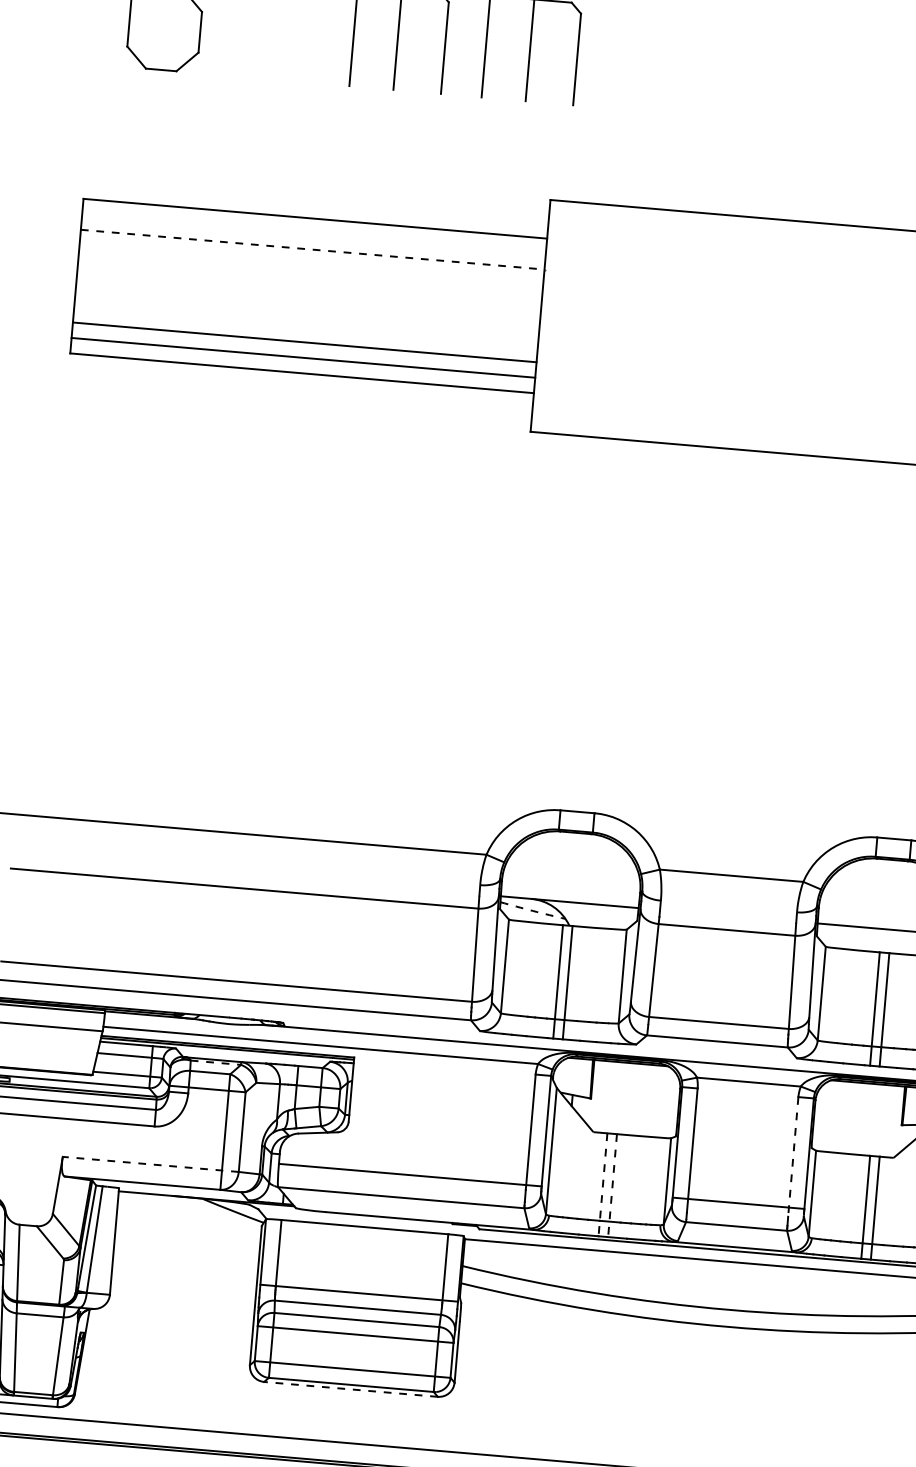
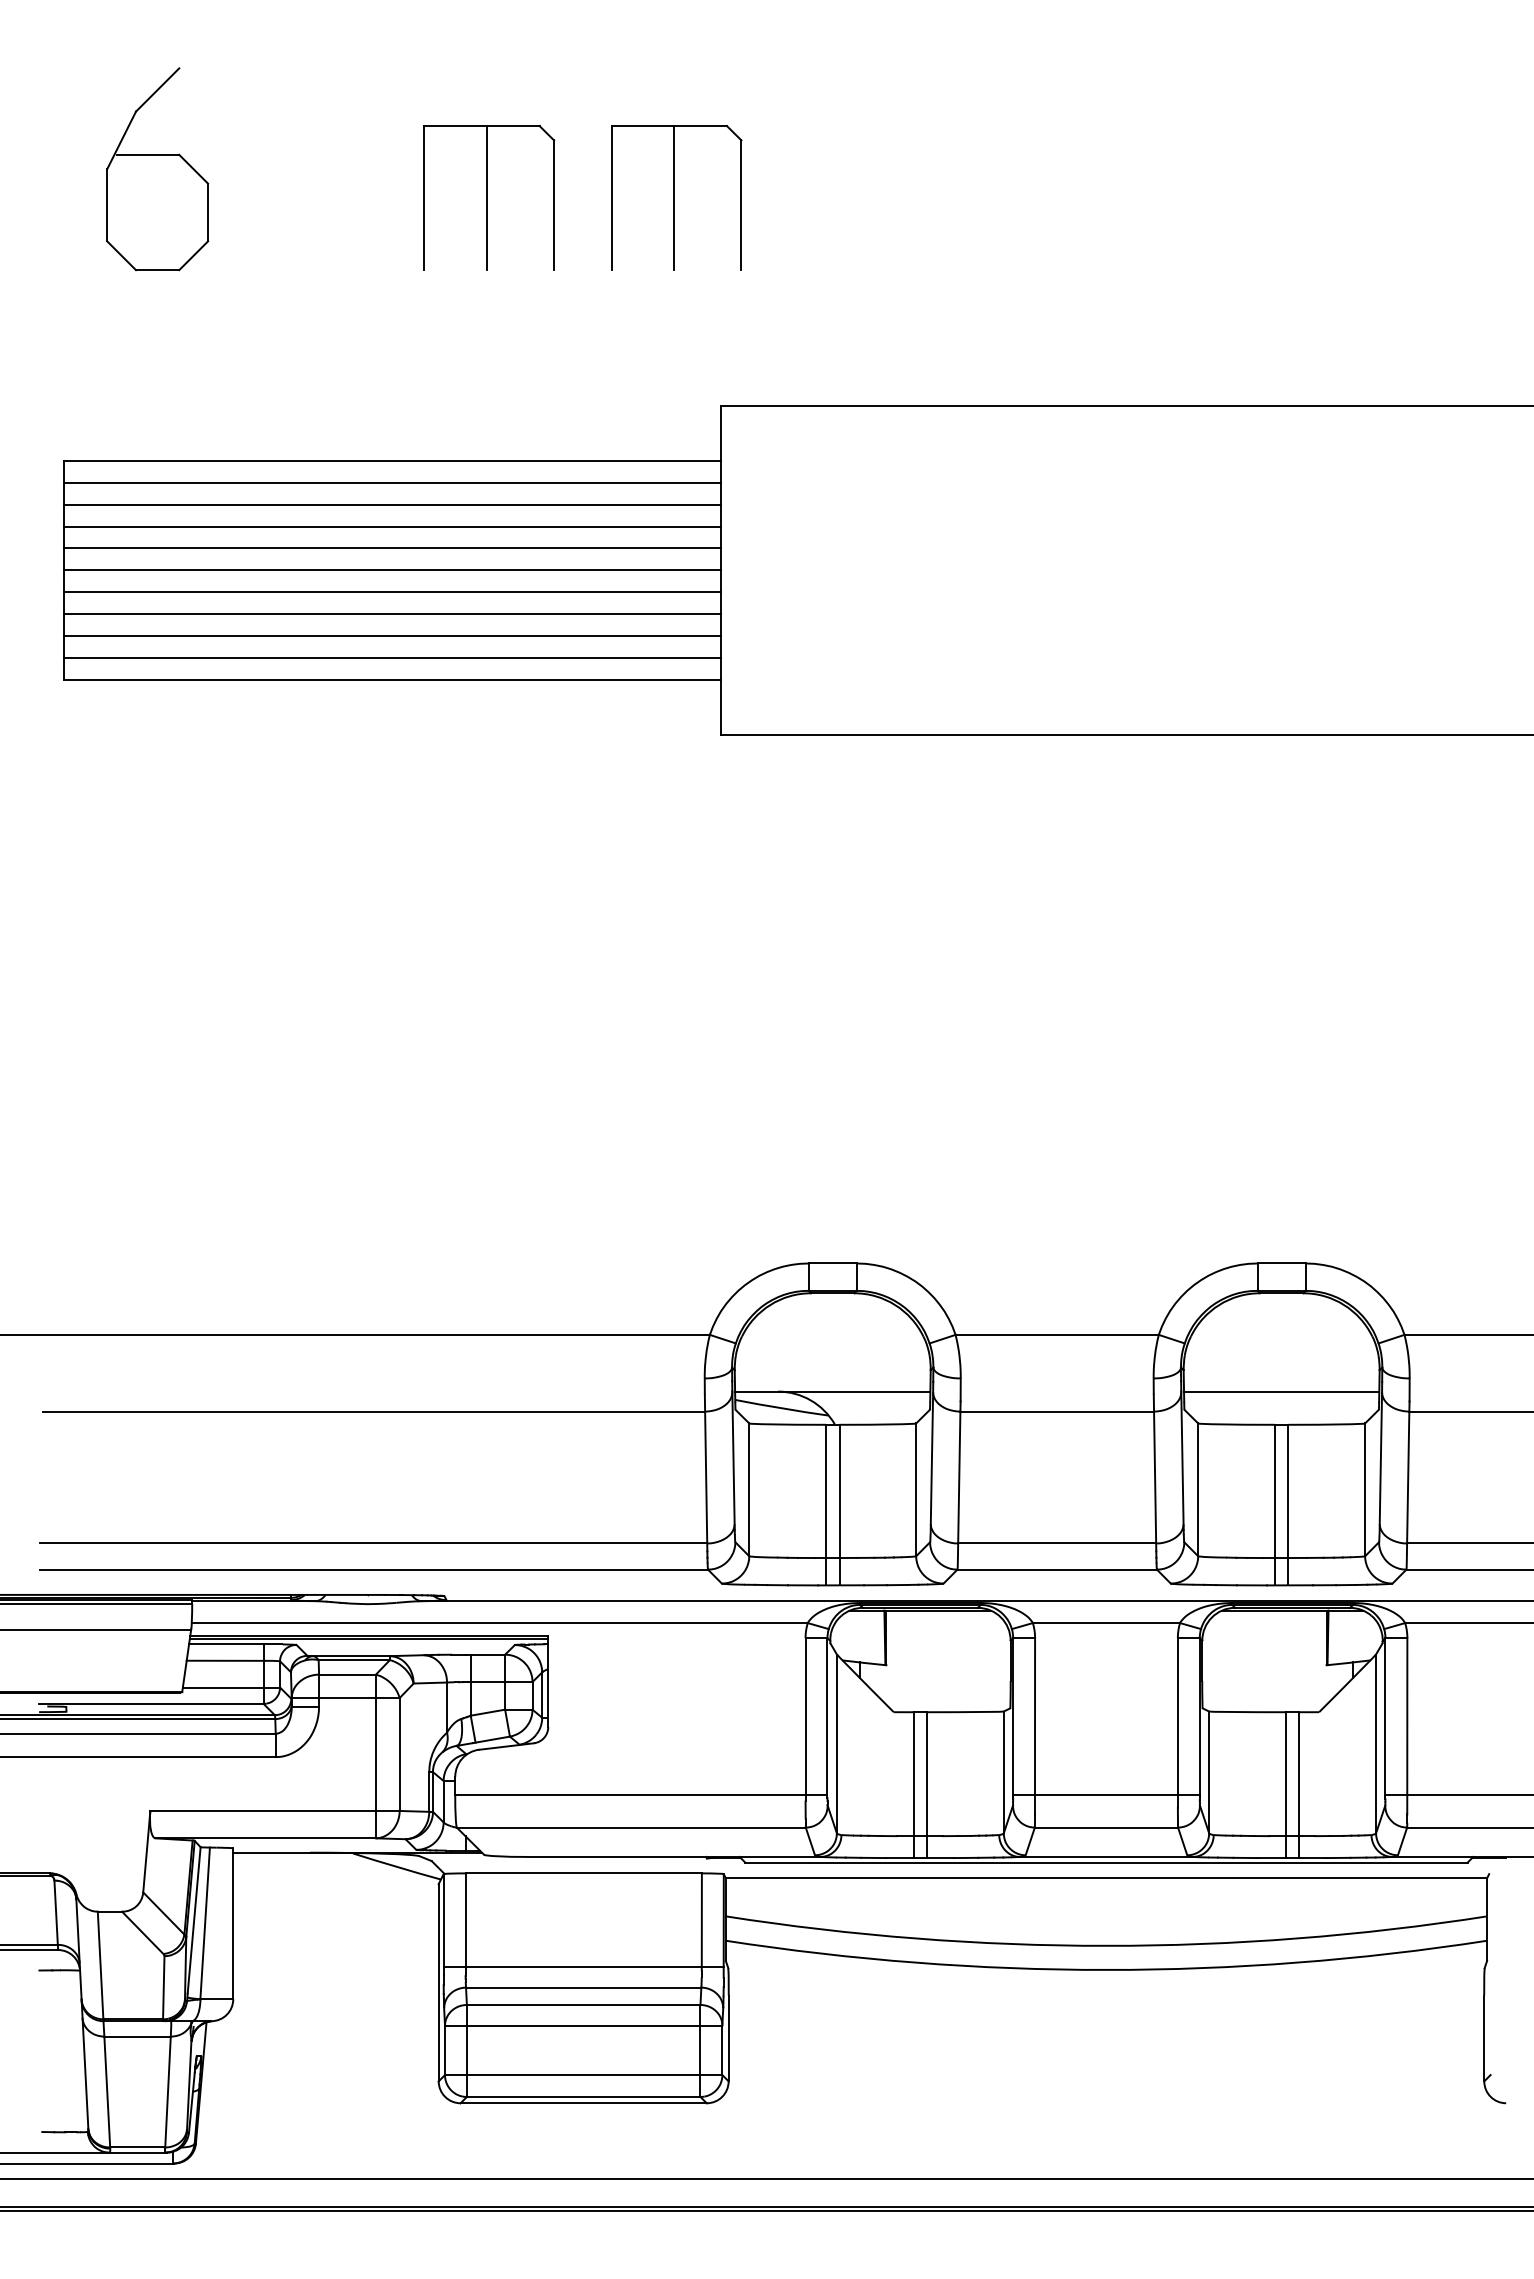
line: (313, 233) -> (391, 482), added
line: (312, 249) -> (392, 504), dashed -> solid
line: (310, 264) -> (391, 526), added
line: (309, 280) -> (391, 548), added
line: (308, 296) -> (391, 570), added
line: (306, 311) -> (391, 592), added
line: (305, 327) -> (391, 614), added
arc: (533, 911) -> (782, 1408), dashed -> solid
line: (216, 1063) -> (354, 1660), dashed -> solid
line: (793, 1156) -> (1177, 1722), dashed -> solid
line: (151, 1164) -> (275, 1810), dashed -> solid
line: (602, 1185) -> (913, 1785), dashed -> solid
line: (612, 1185) -> (927, 1785), dashed -> solid
line: (350, 1389) -> (583, 2103), dashed -> solid

